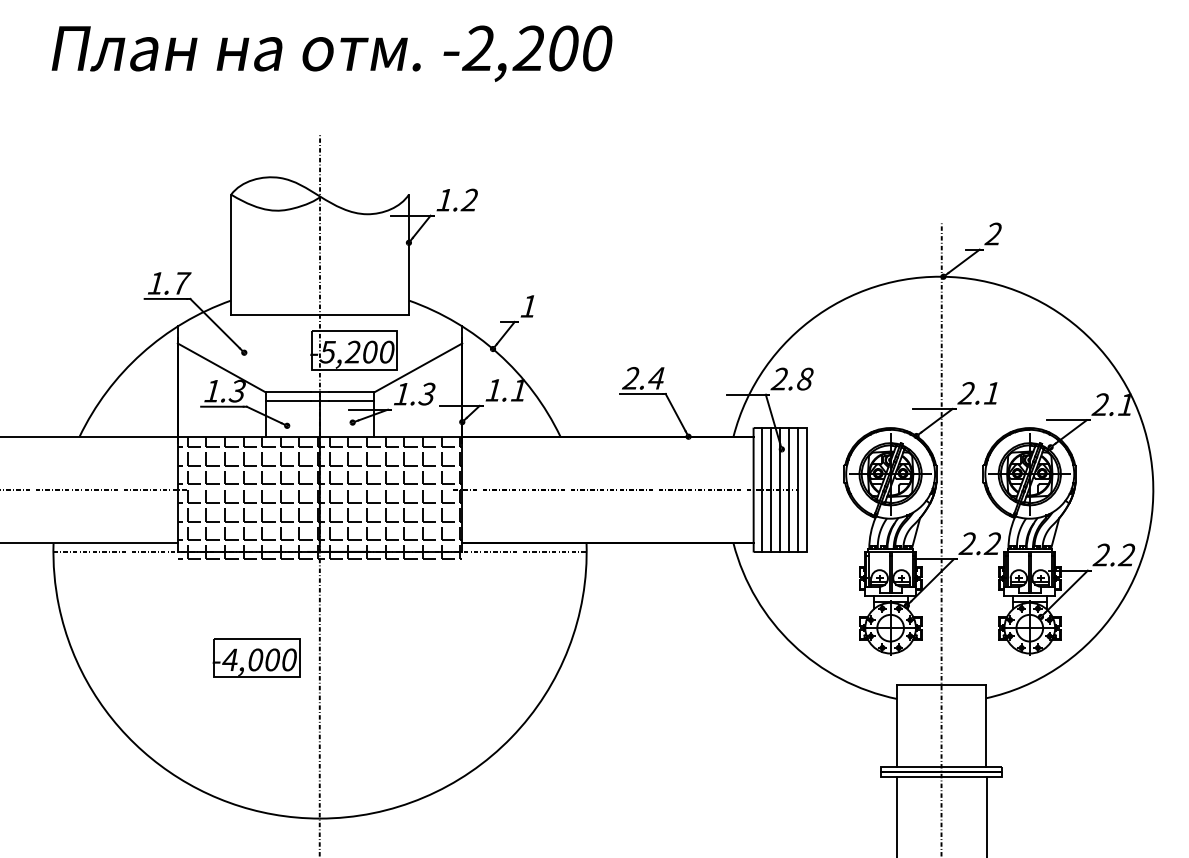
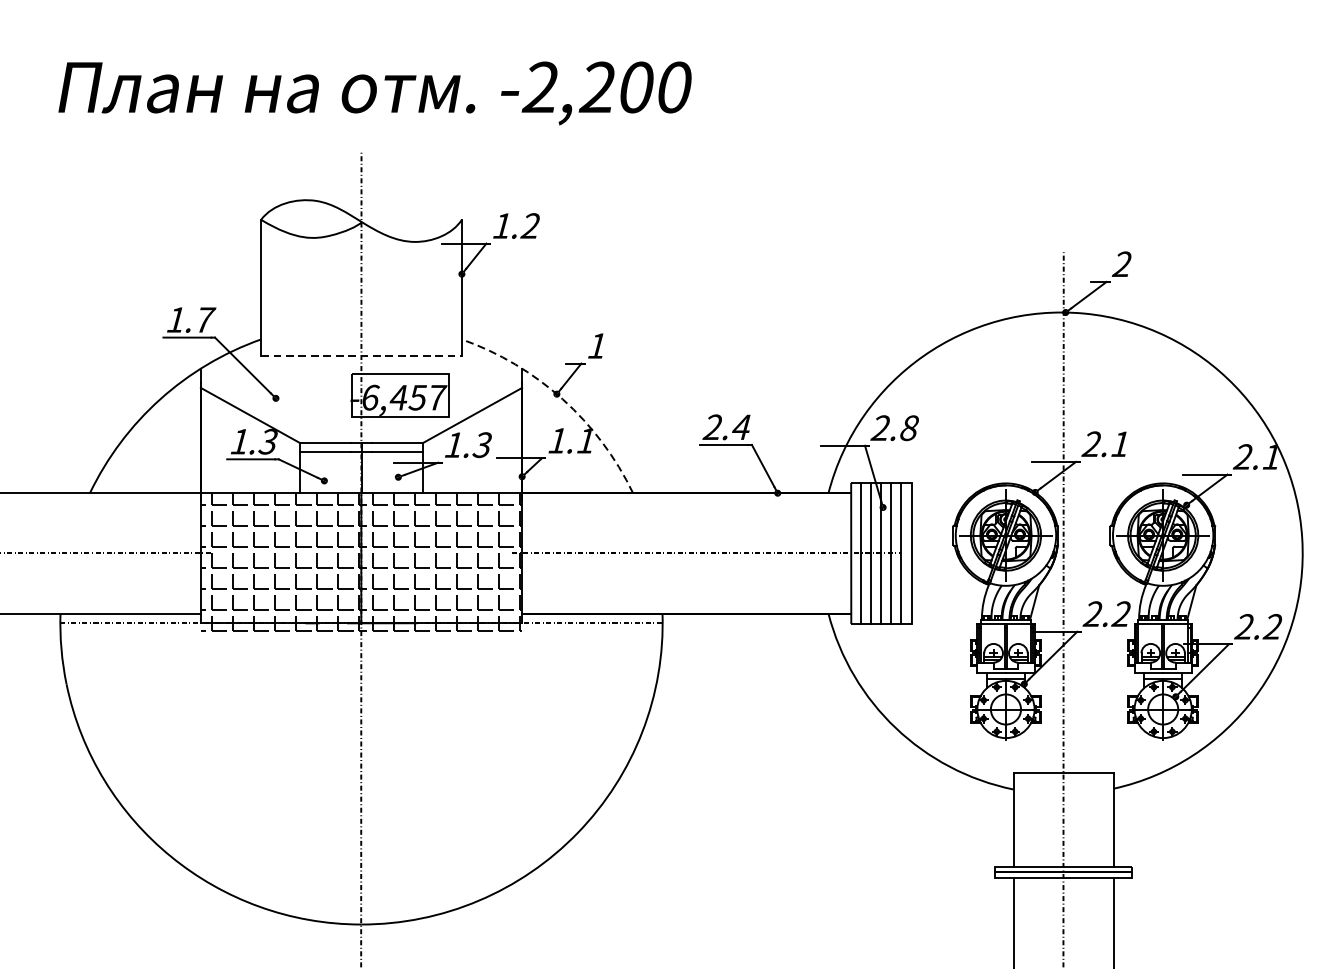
text: (331, 53) -> (374, 93), moved
line: (320, 315) -> (362, 356), solid -> dashed
text: (357, 351) -> (403, 396), -5,200 -> -6,457
arc: (498, 353) -> (563, 399), solid -> dashed
part: (256, 657) -> (289, 742), removed

